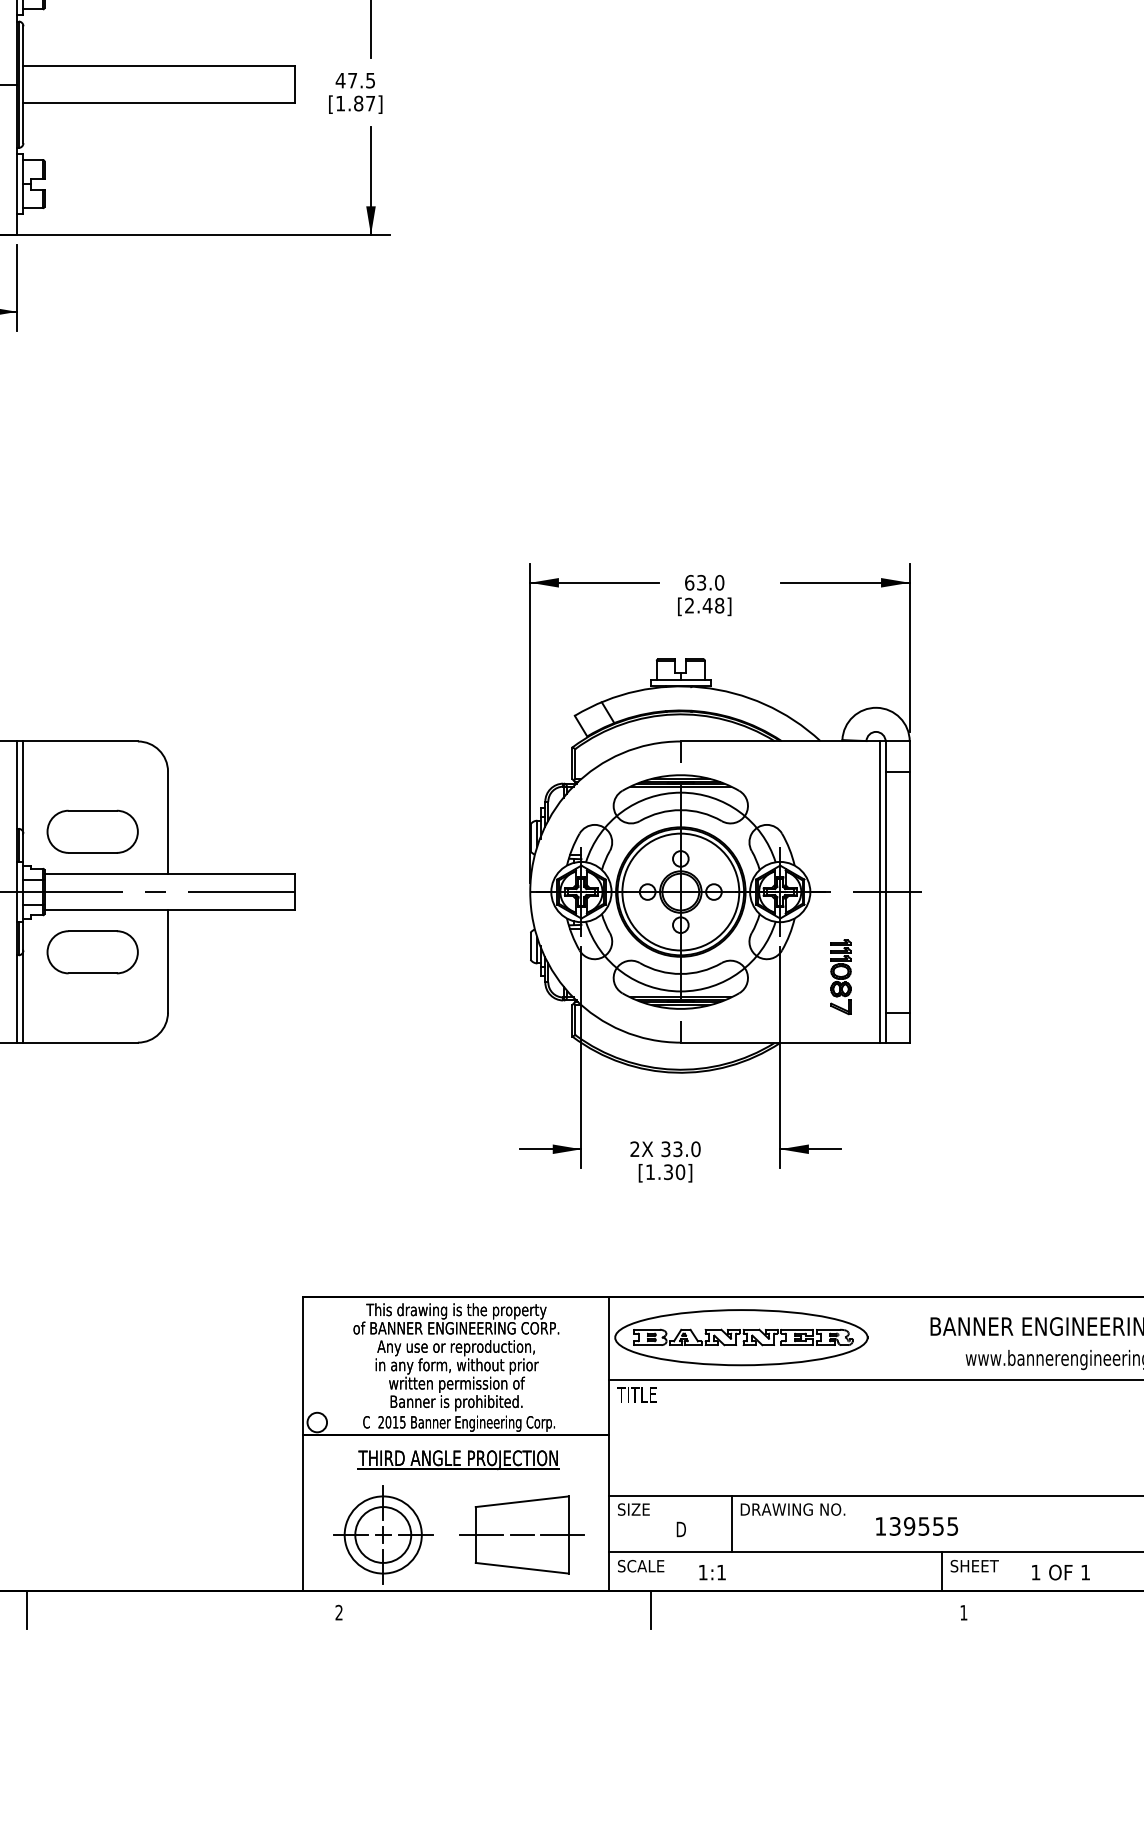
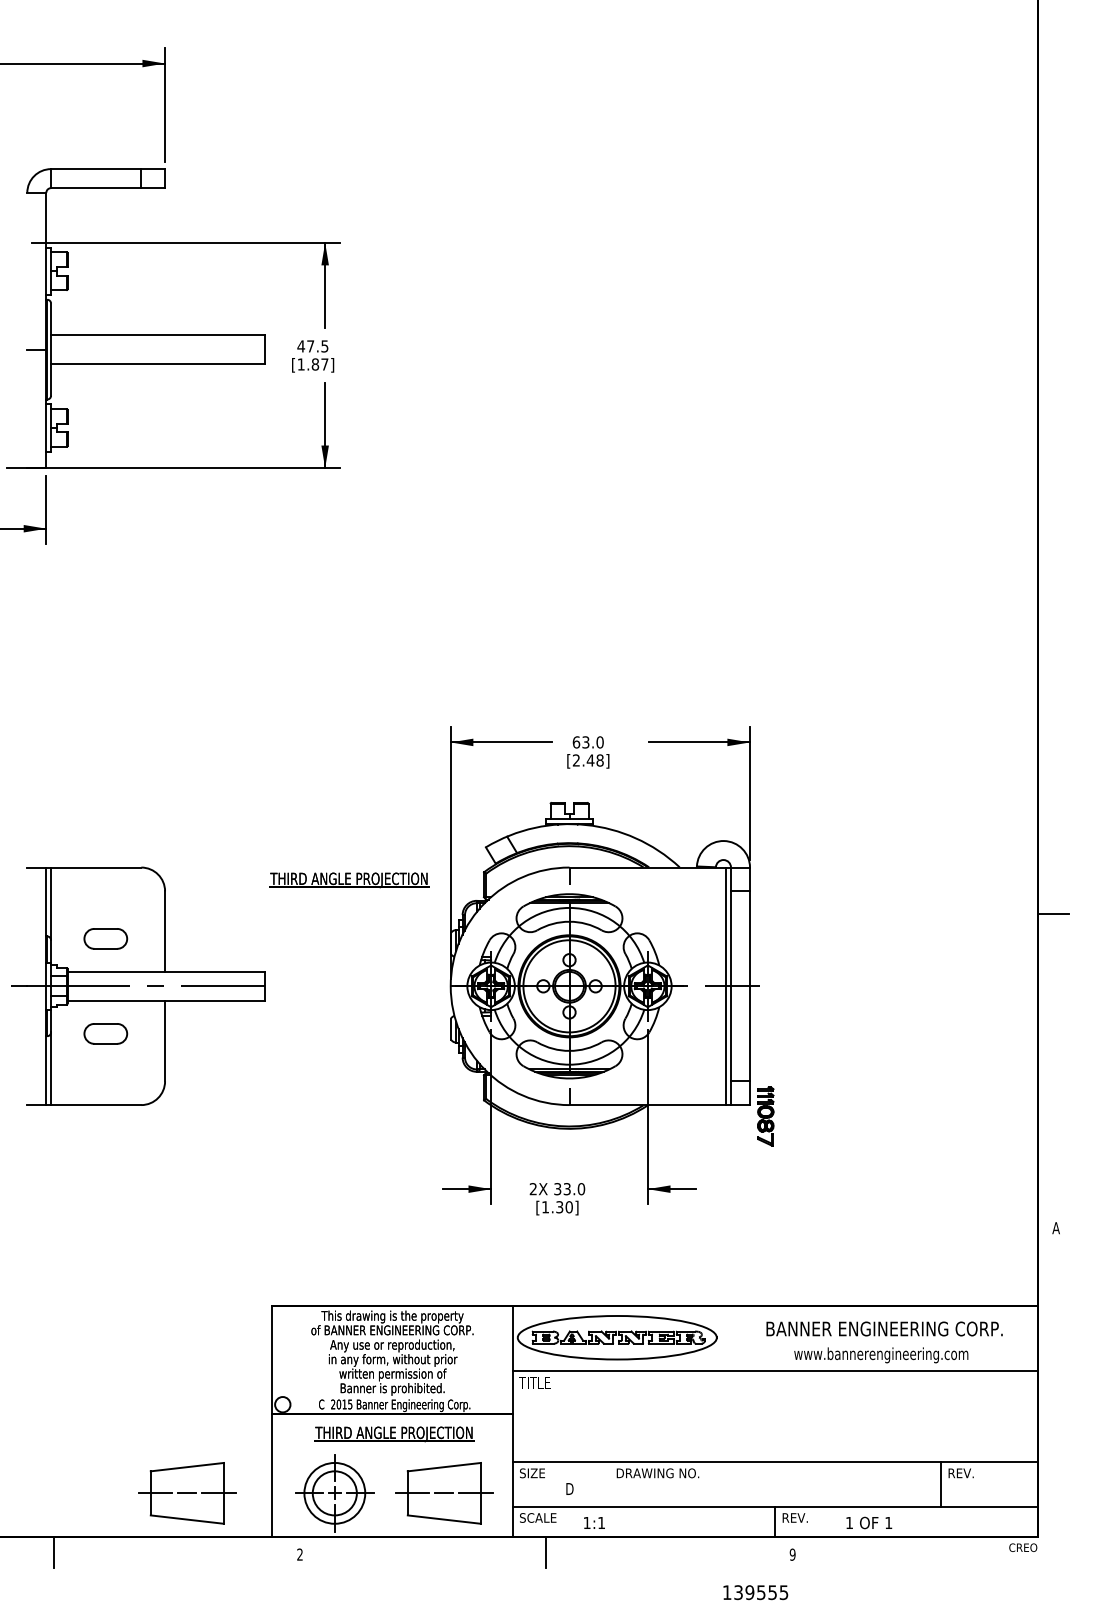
part: (401, 757) -> (349, 880), added
part: (92, 831) -> (105, 938), size x0.6
part: (92, 951) -> (105, 1033), size x0.6
part: (840, 977) -> (765, 1116), moved
line: (731, 1523) -> (609, 1484), removed
text: (916, 1526) -> (755, 1592), moved
part: (196, 1535) -> (187, 1493), added
text: (974, 1565) -> (801, 1517), SHEET -> REV.
text: (963, 1612) -> (792, 1554), 1 -> 9

